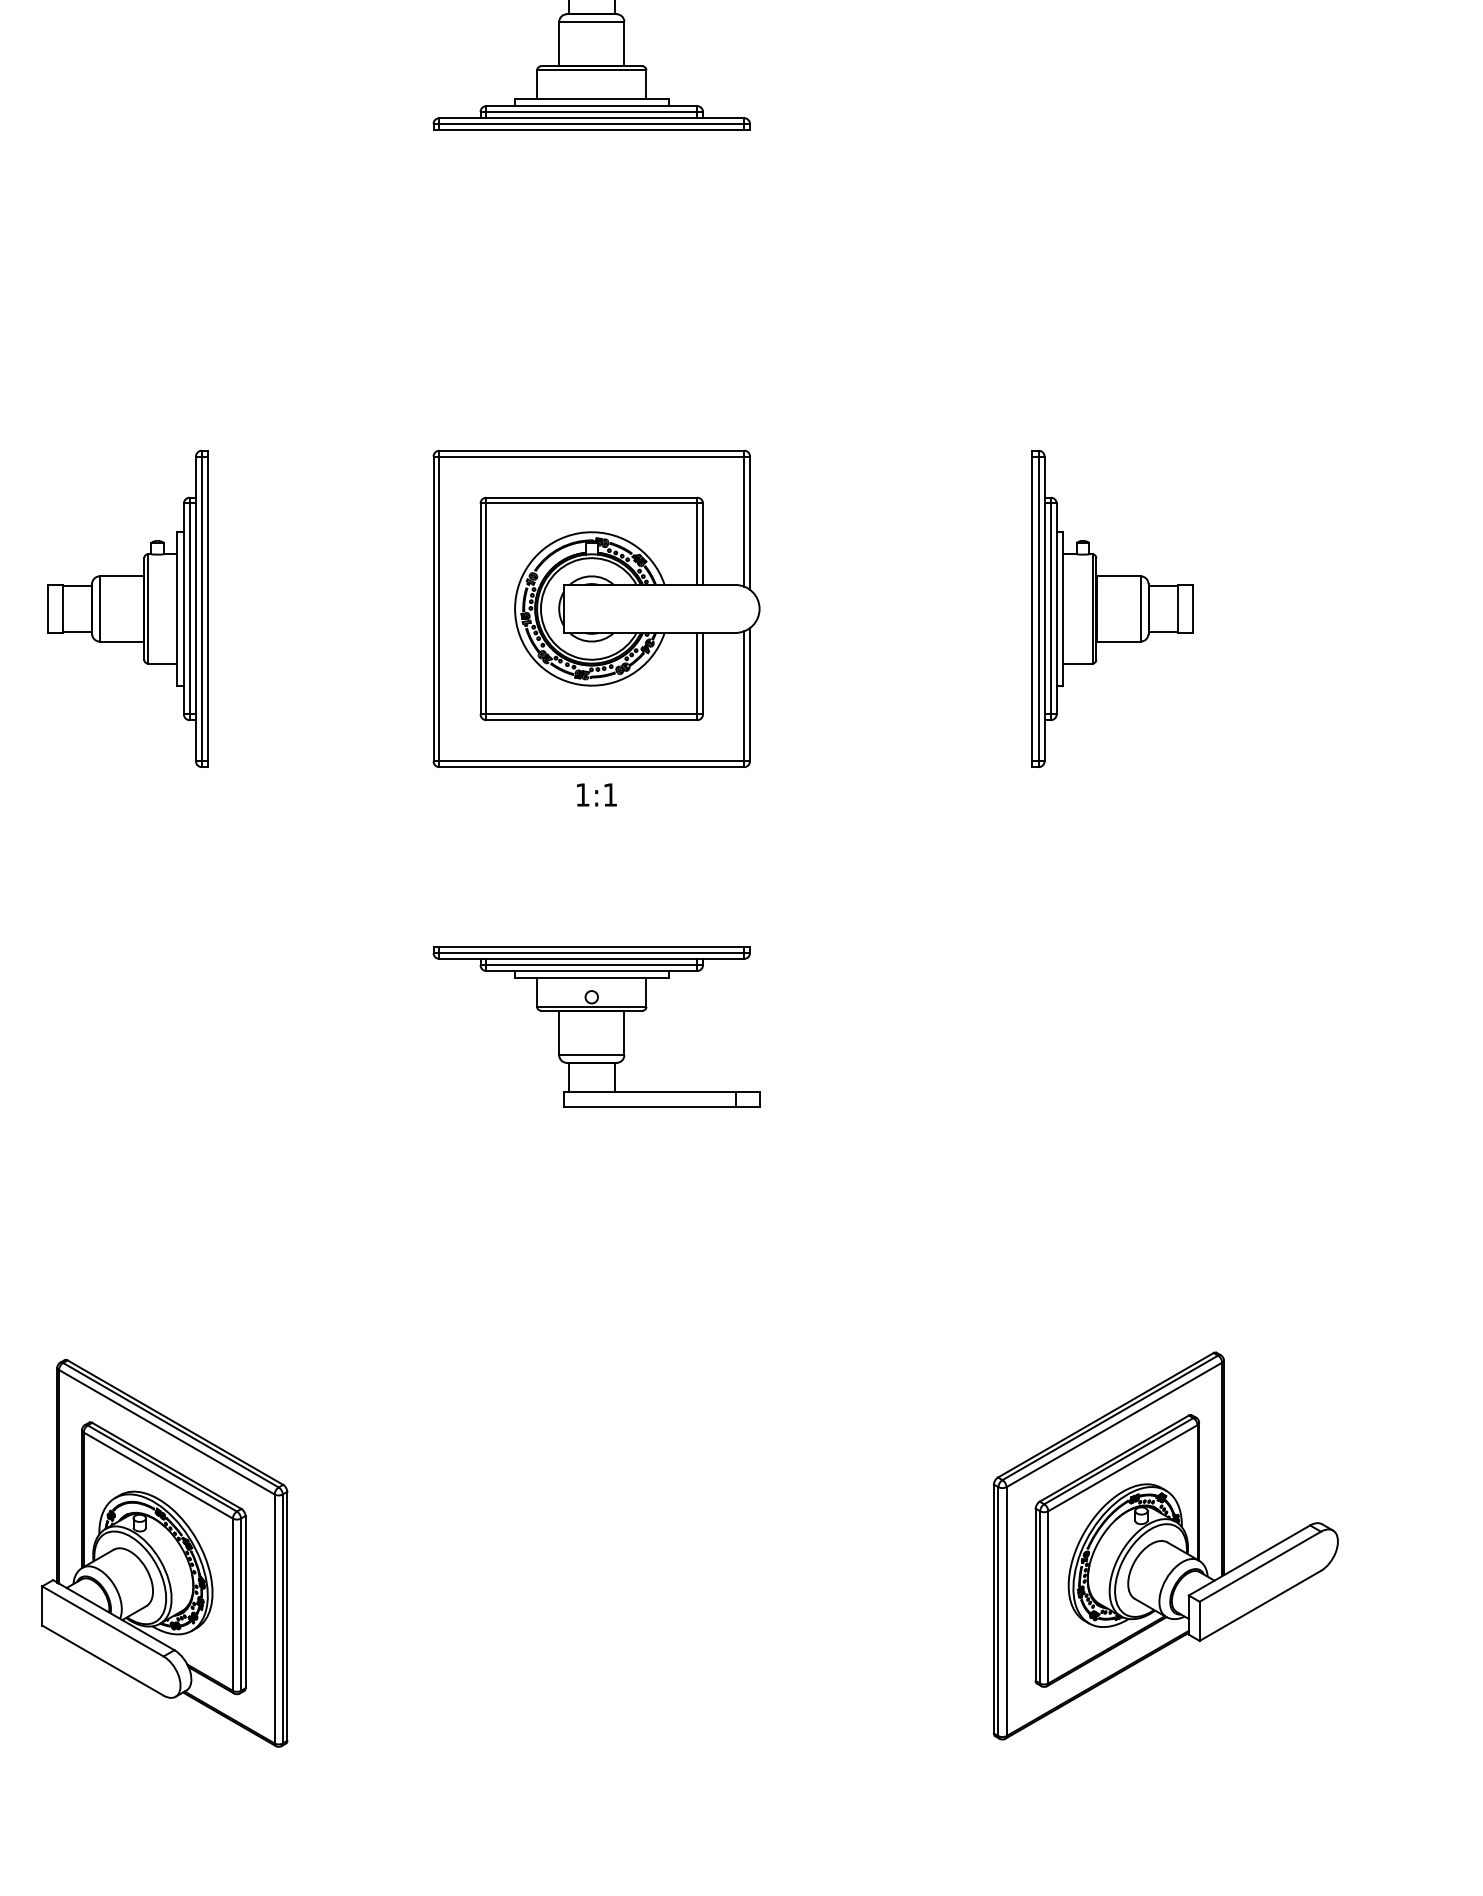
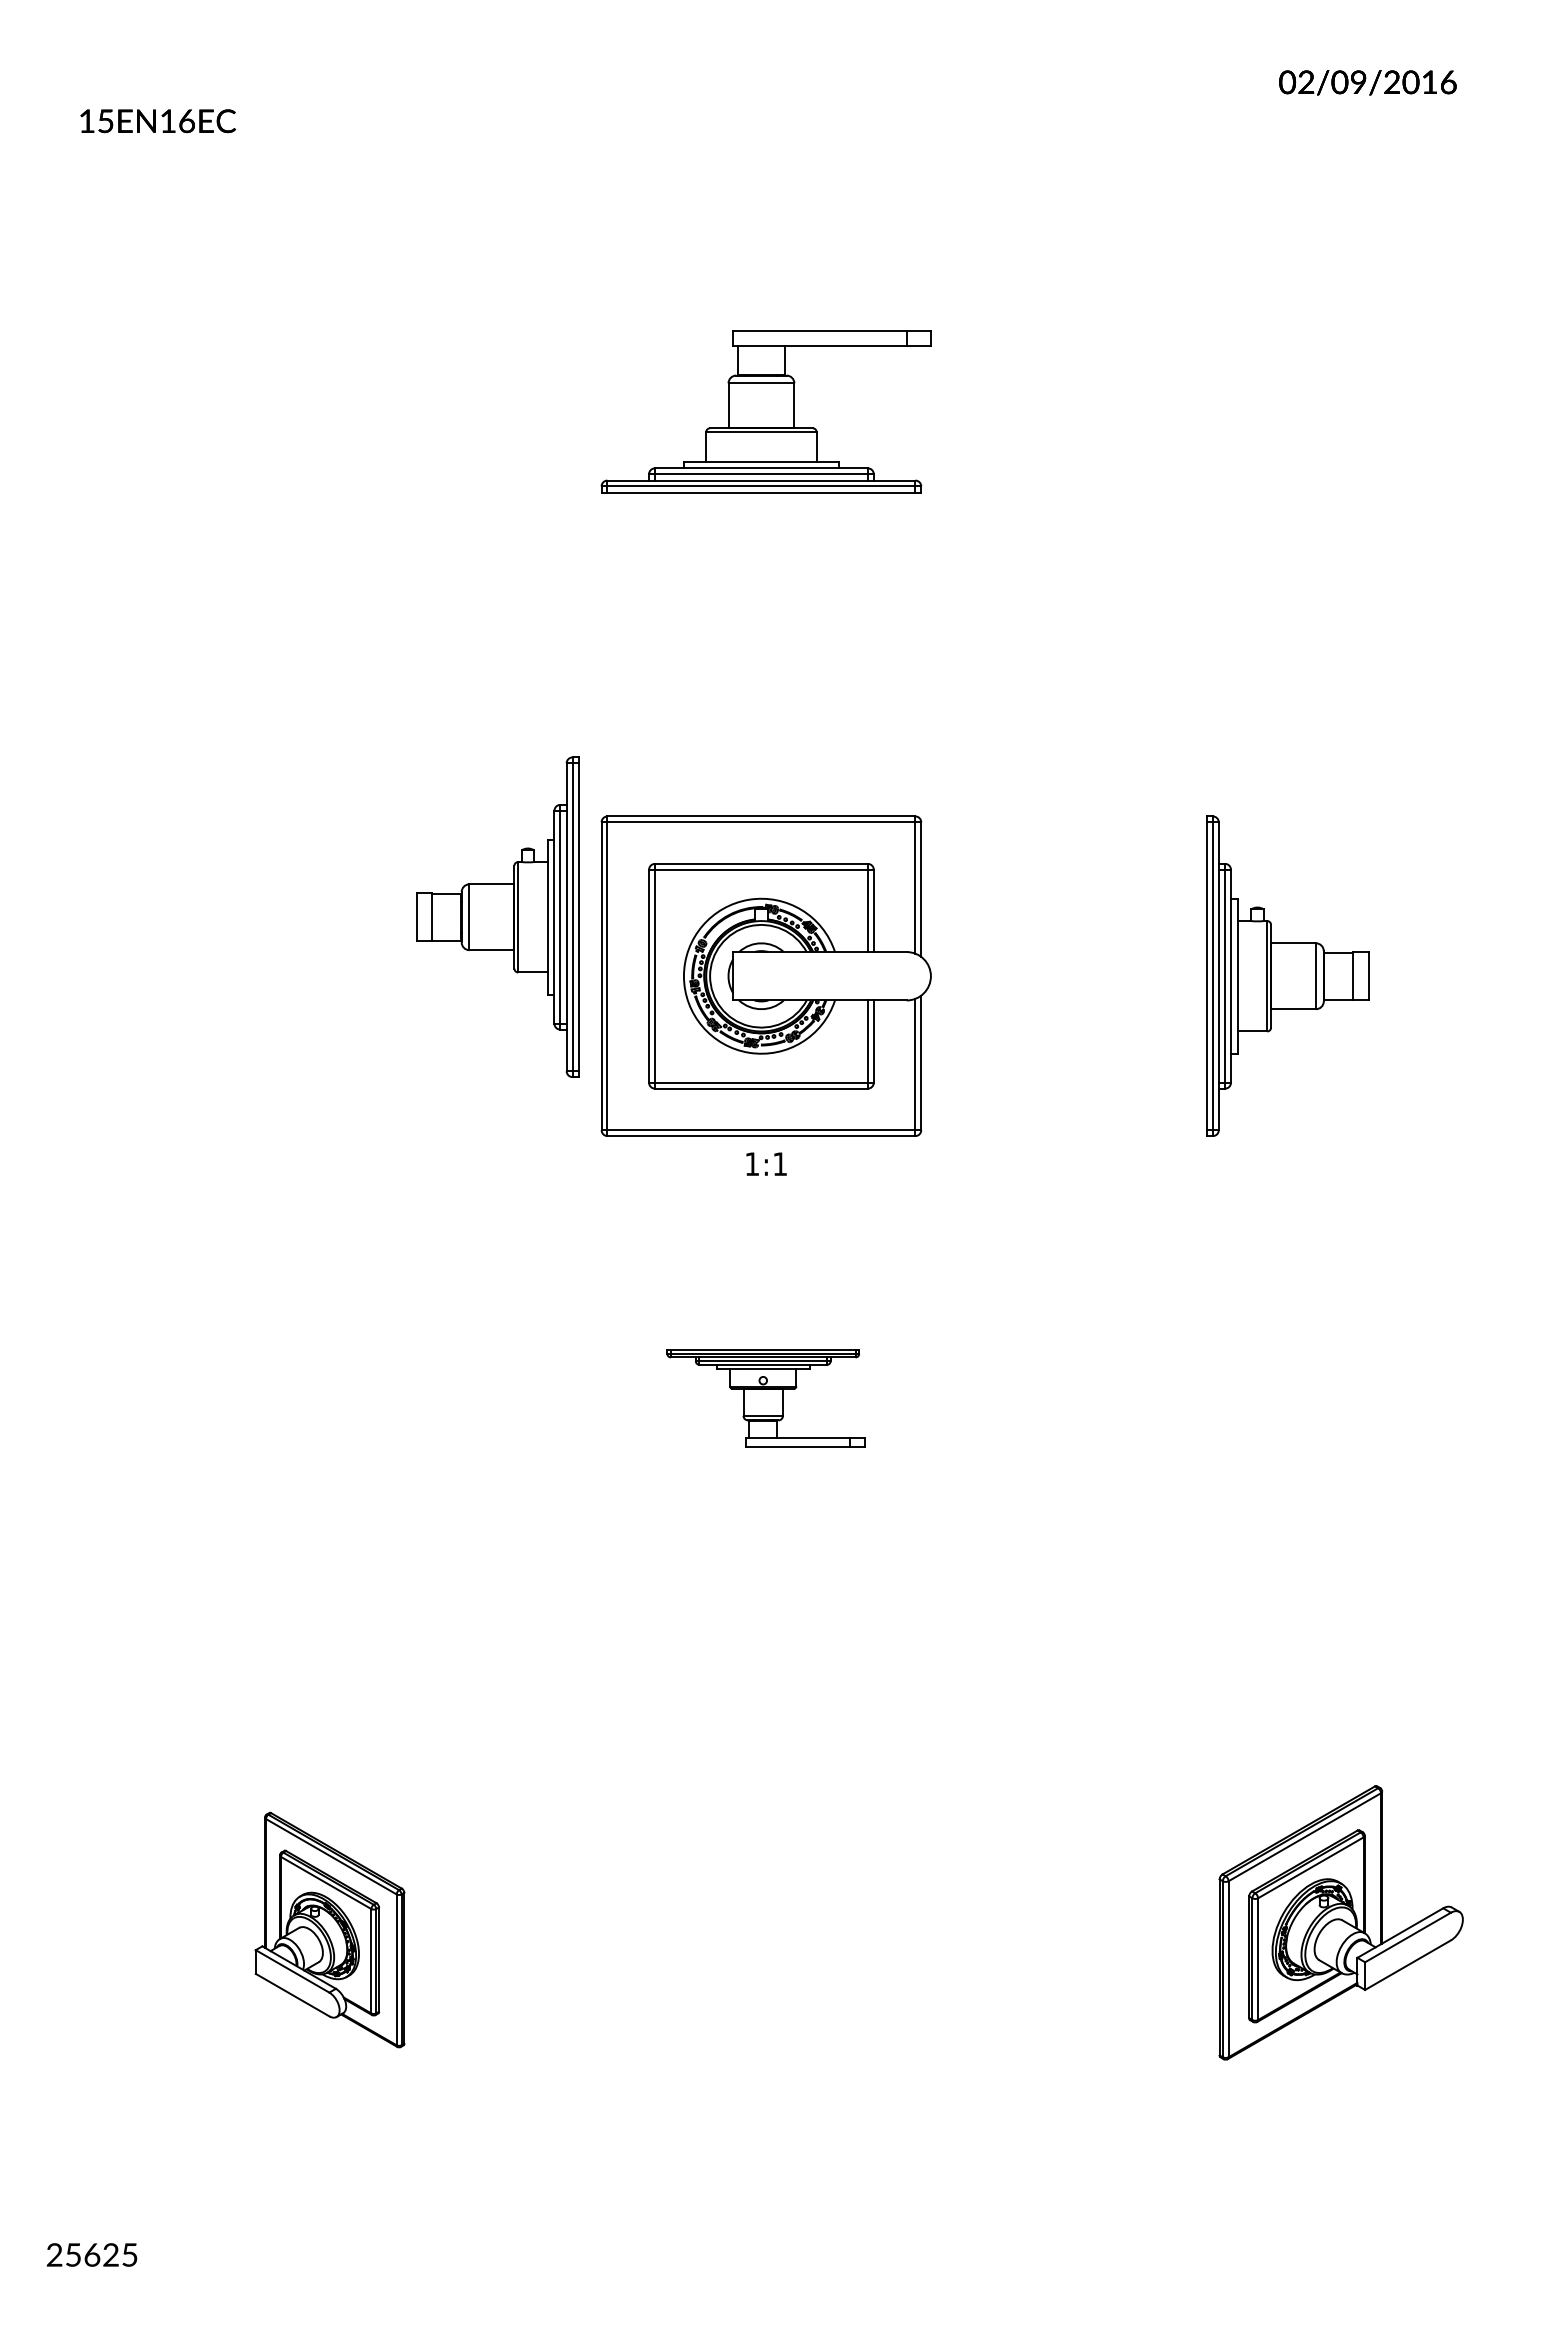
part: (127, 608) -> (497, 916), moved
part: (595, 1026) -> (765, 1398), size x0.6
part: (1165, 1545) -> (1340, 1922), size x0.7
part: (164, 1552) -> (329, 1929), size x0.6

